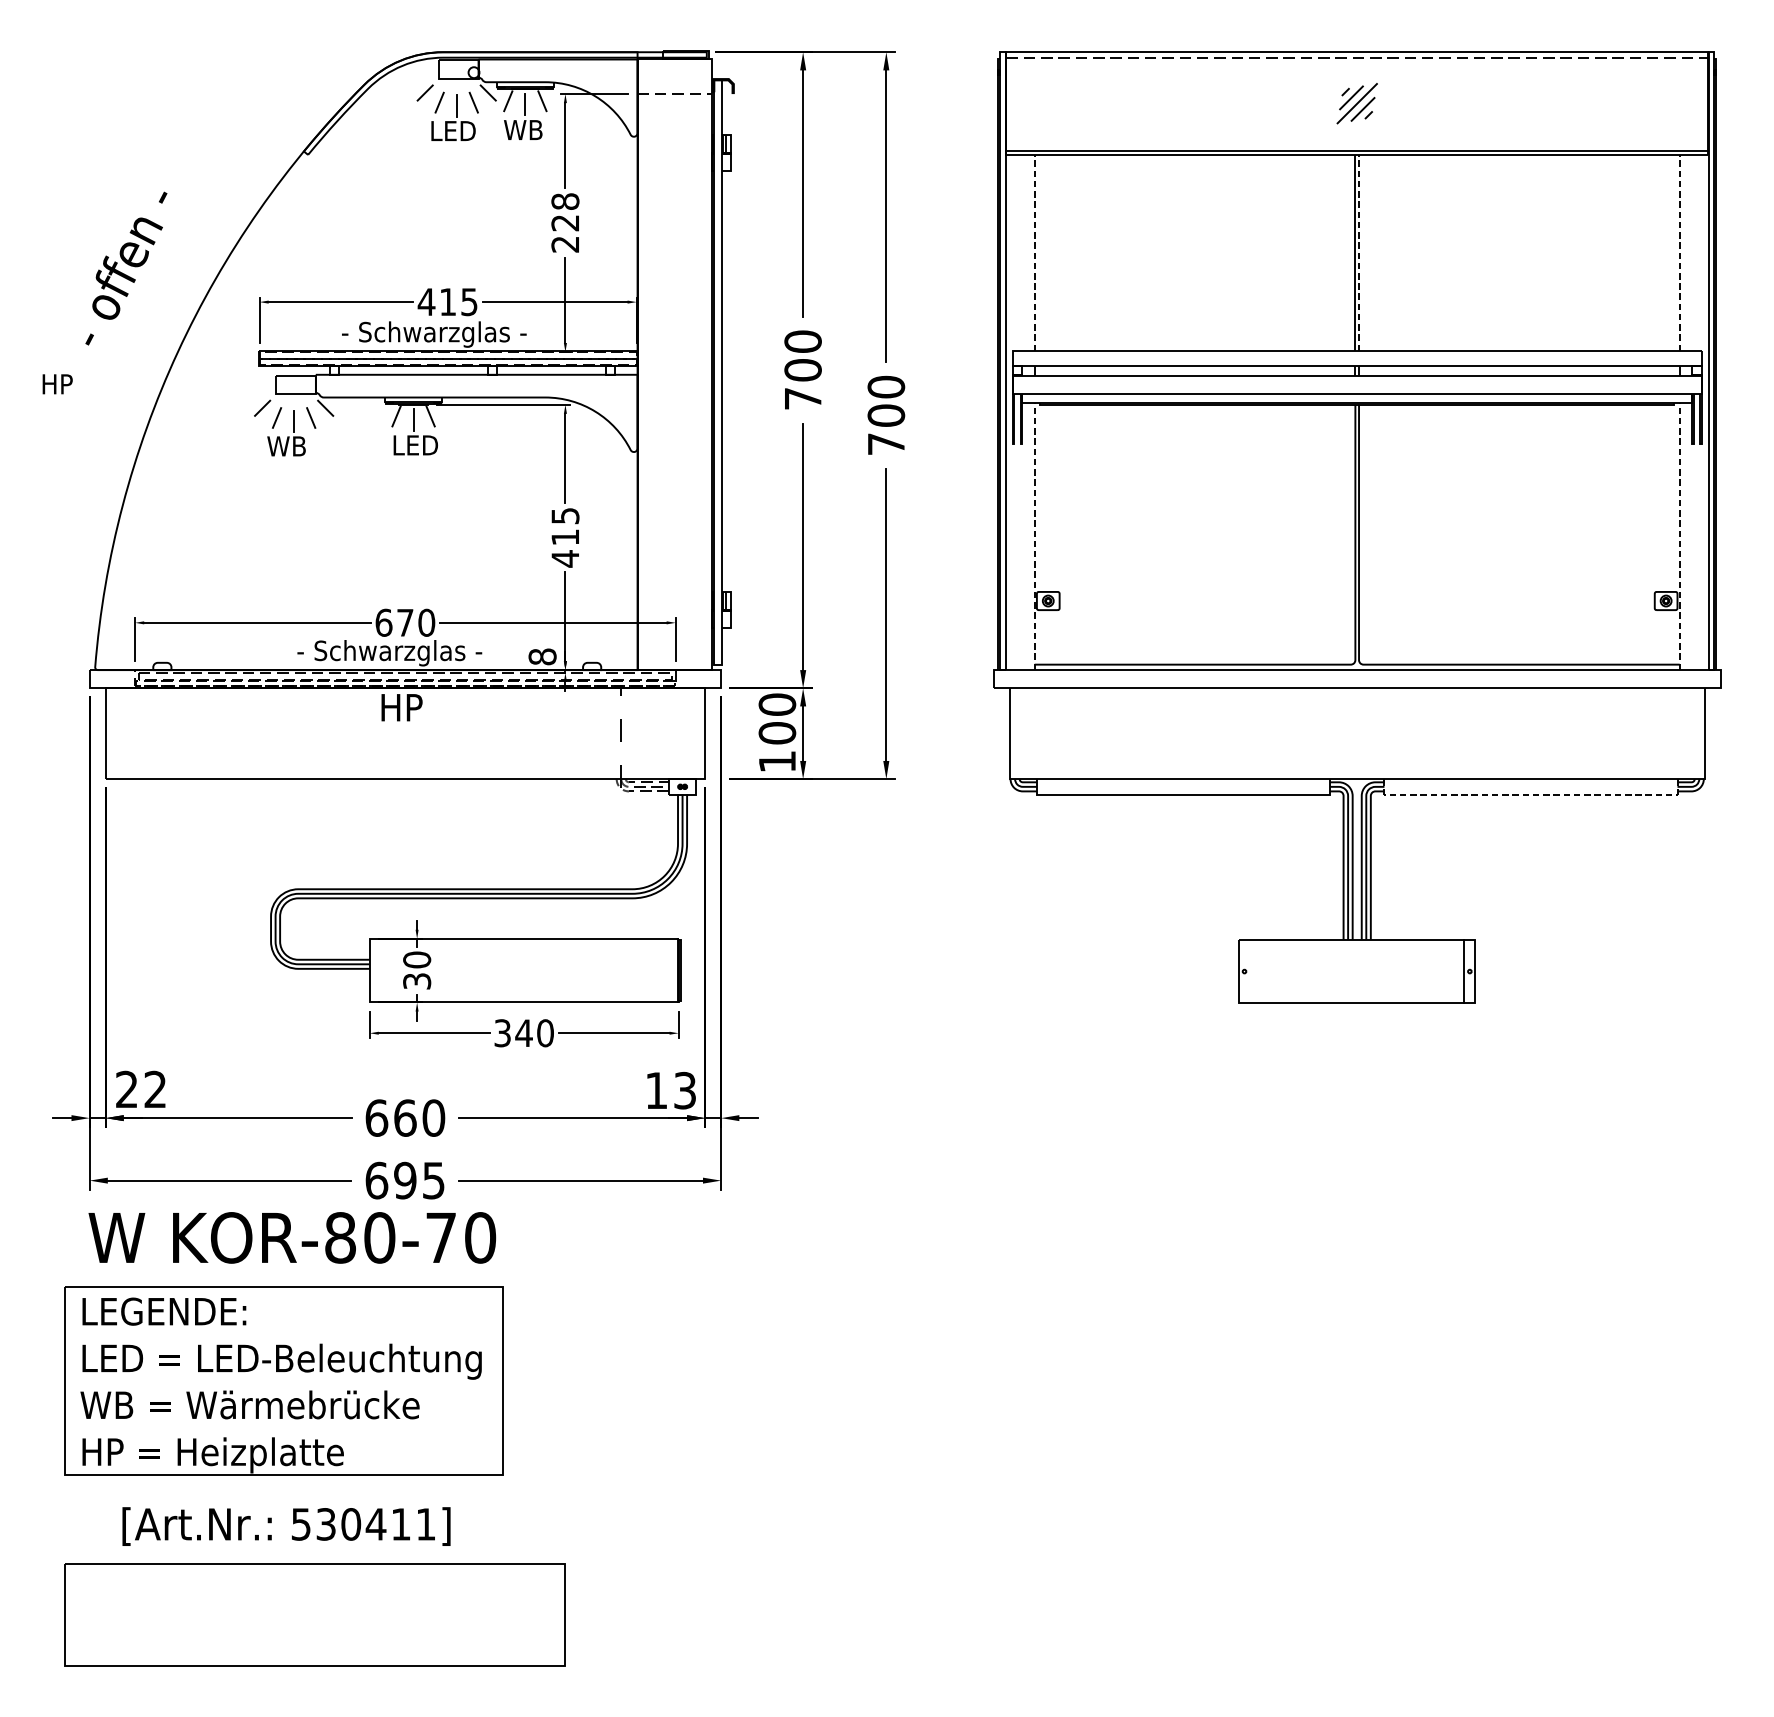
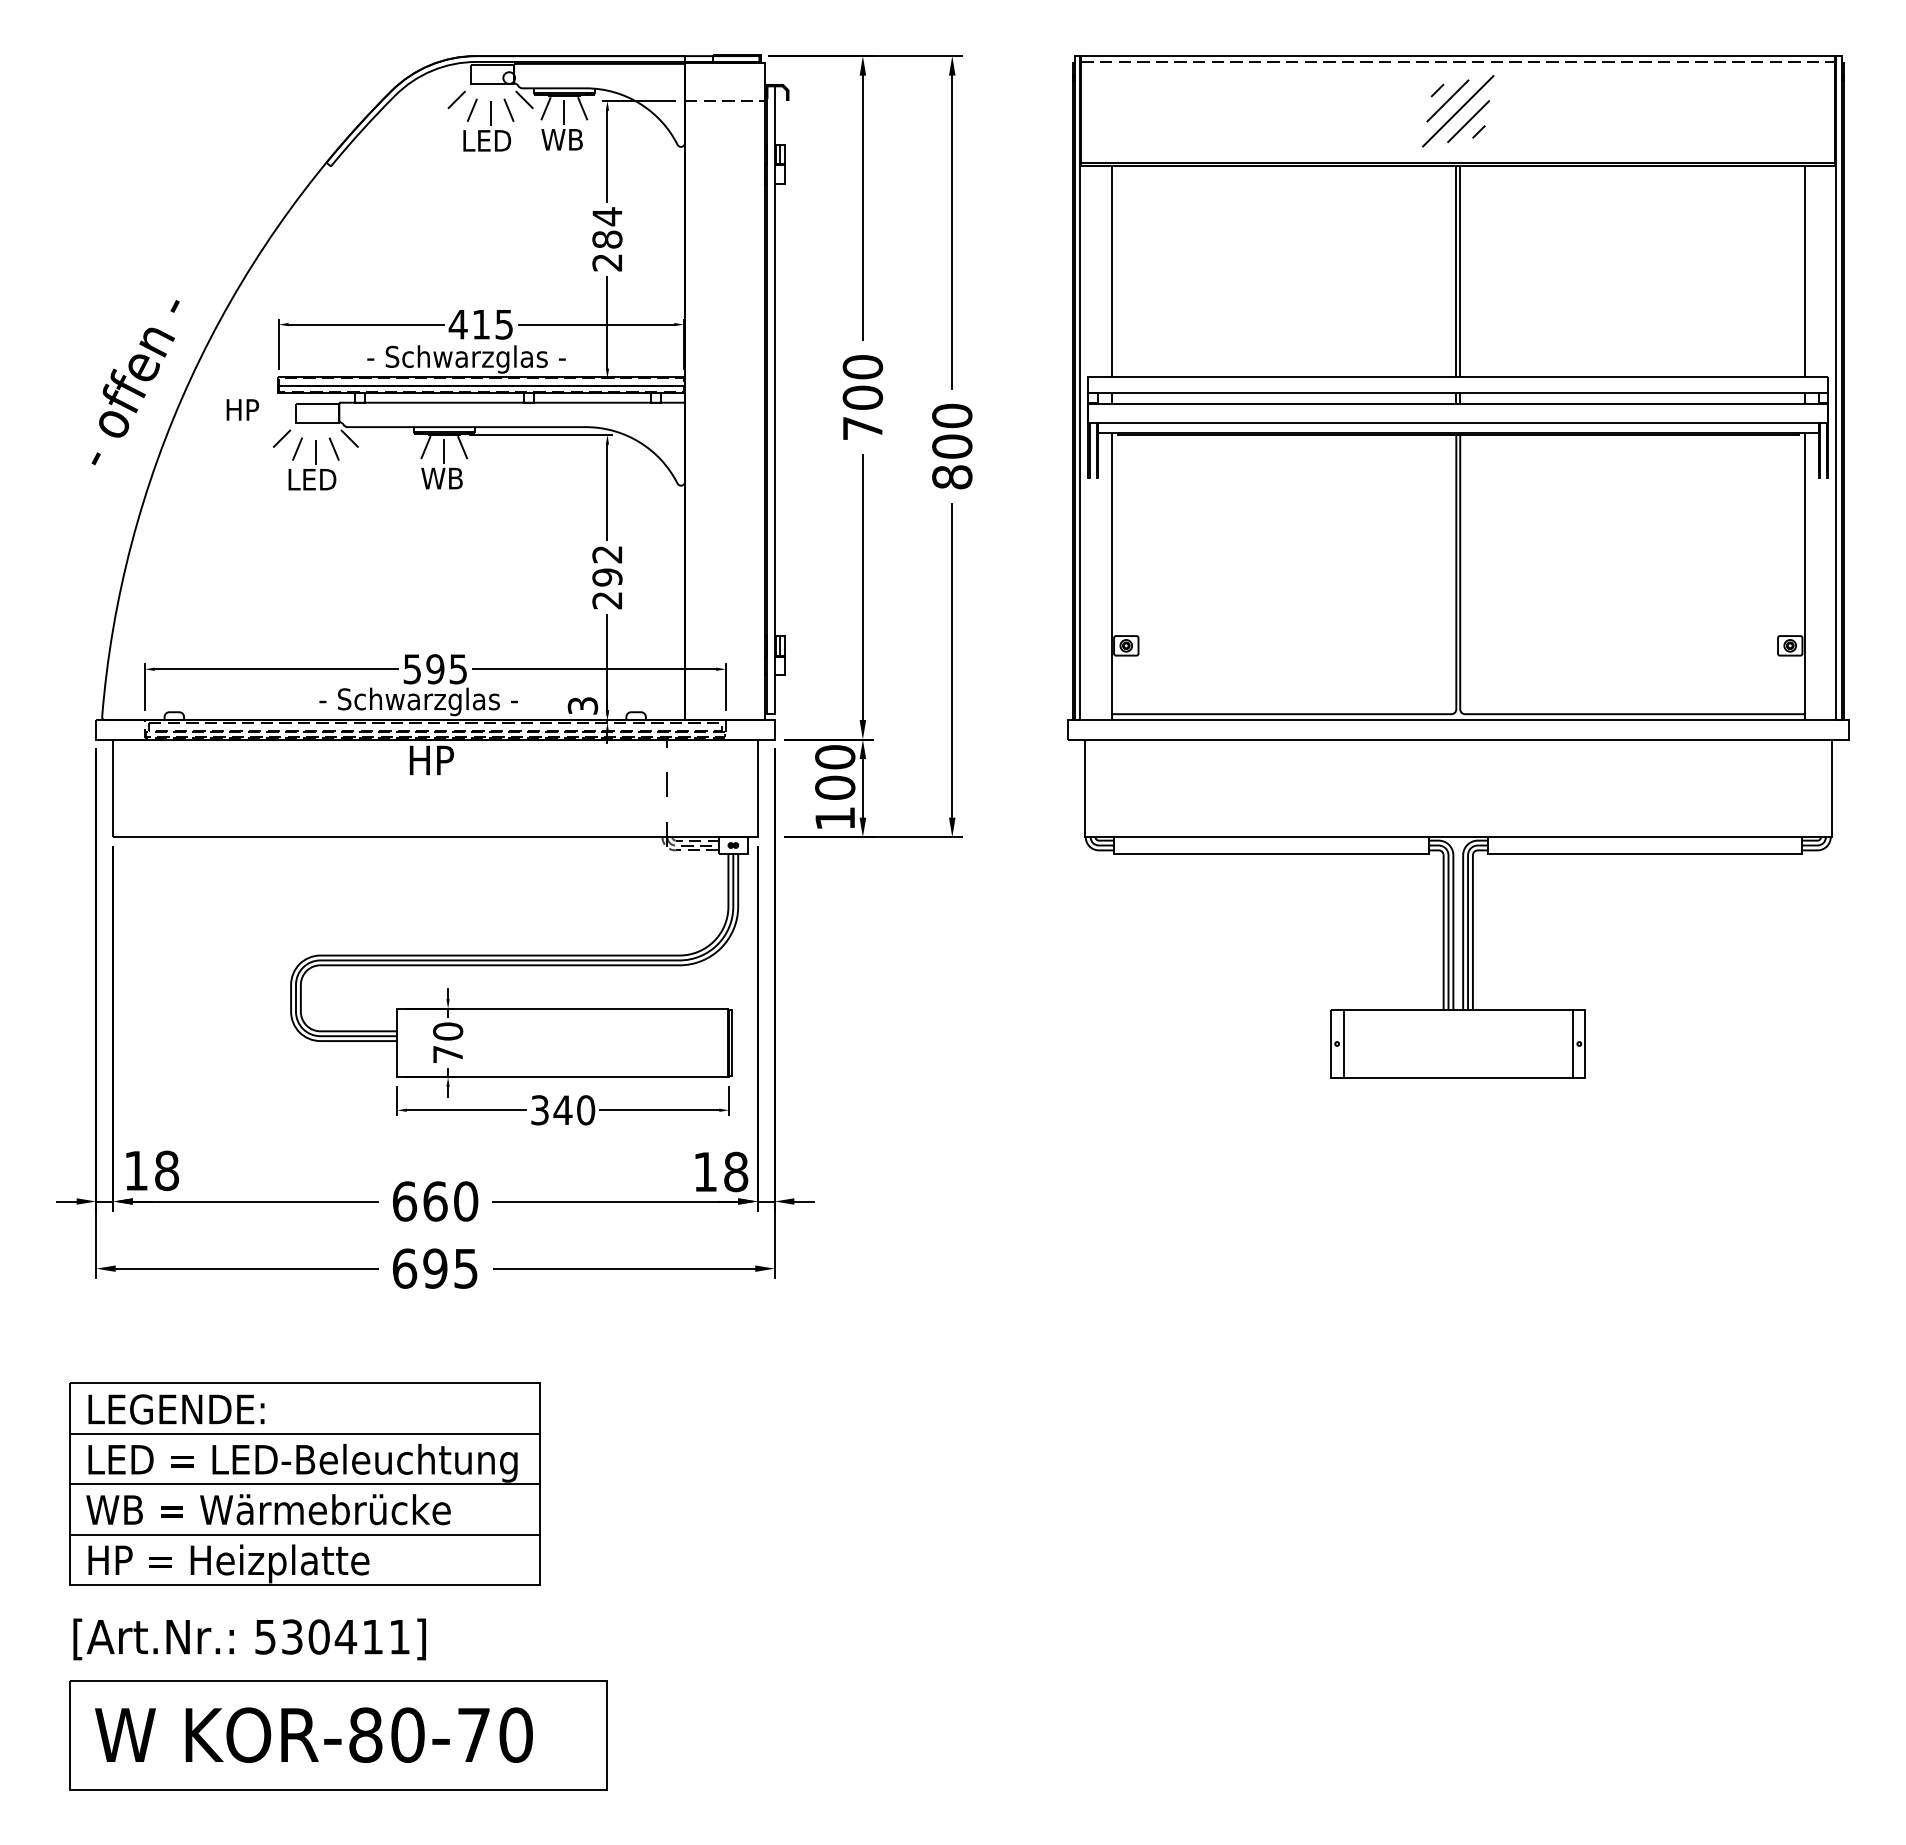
part: (1357, 103) -> (1458, 111), size x1.67
text: (565, 211) -> (607, 227), 228 -> 284
line: (1034, 252) -> (1111, 271), dashed -> solid
line: (1359, 252) -> (1460, 271), dashed -> solid
line: (1679, 252) -> (1804, 271), dashed -> solid
text: (126, 268) -> (135, 382), moved
text: (57, 383) -> (242, 409), moved
text: (886, 444) -> (952, 477), 700 -> 800
text: (414, 445) -> (445, 478), LED -> WB
text: (290, 446) -> (311, 479), WB -> LED
line: (1034, 536) -> (1111, 576), dashed -> solid
line: (1679, 536) -> (1804, 576), dashed -> solid
text: (565, 538) -> (607, 578), 415 -> 292
text: (405, 623) -> (435, 669), 670 -> 595
text: (542, 656) -> (582, 705), 8 -> 3
line: (1530, 794) -> (1644, 853), dashed -> solid
line: (1250, 971) -> (1343, 1043), added
text: (417, 981) -> (448, 1054), 30 -> 70
text: (141, 1089) -> (151, 1170), 22 -> 18
text: (685, 1090) -> (736, 1171), 13 -> 18
text: (291, 1237) -> (313, 1734), moved
line: (283, 1334) -> (304, 1433), added
line: (283, 1381) -> (304, 1484), added
line: (283, 1428) -> (304, 1534), added
text: (286, 1526) -> (249, 1639), moved

